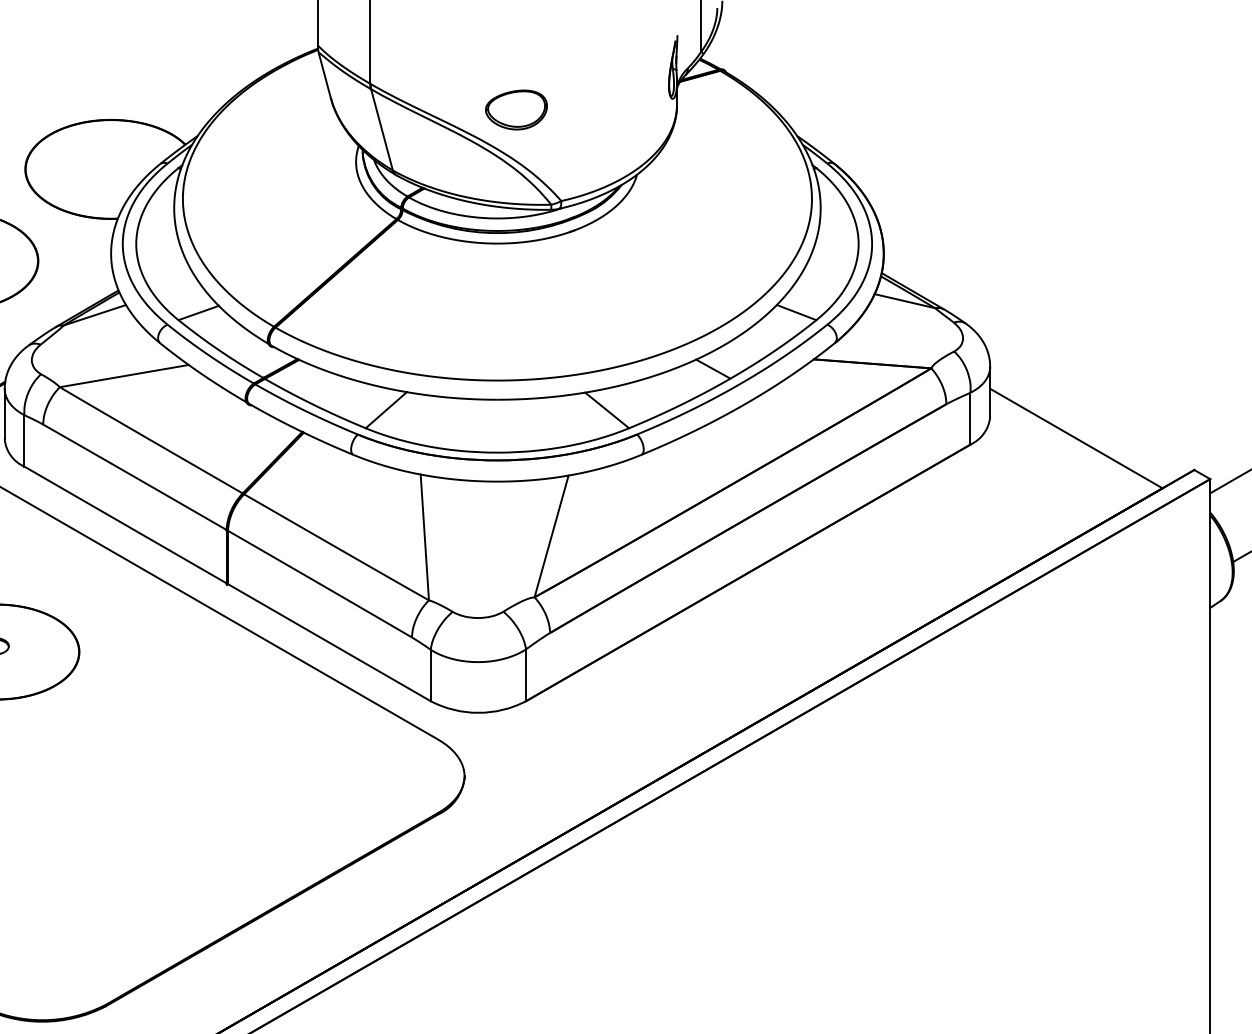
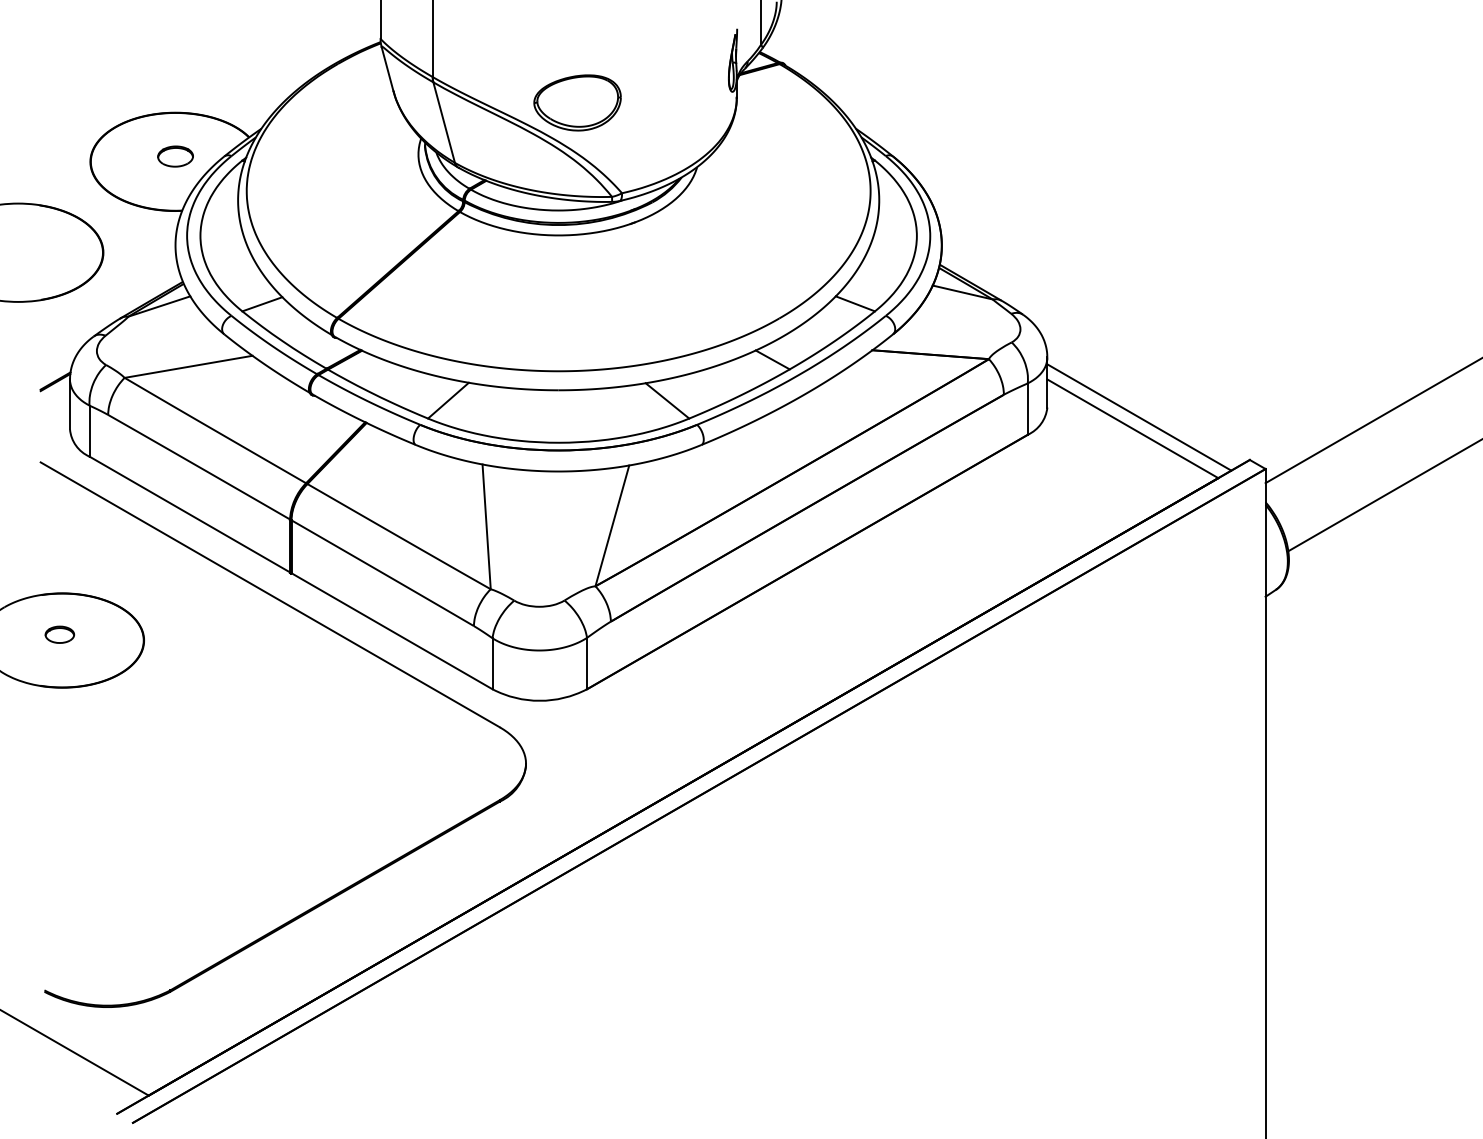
part: (516, 109) -> (577, 102), size x1.43
part: (111, 164) -> (175, 156), added
line: (1083, 427) -> (1139, 417), added

